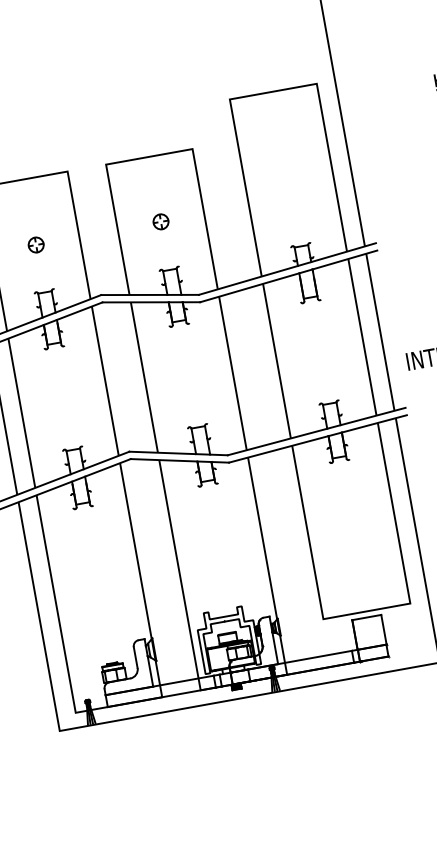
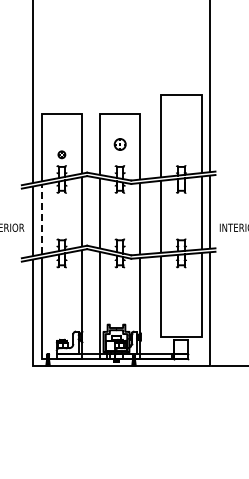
part: (159, 222) -> (119, 144), size x1.6
part: (35, 244) -> (61, 154), moved
line: (21, 413) -> (41, 219), solid -> dashed

